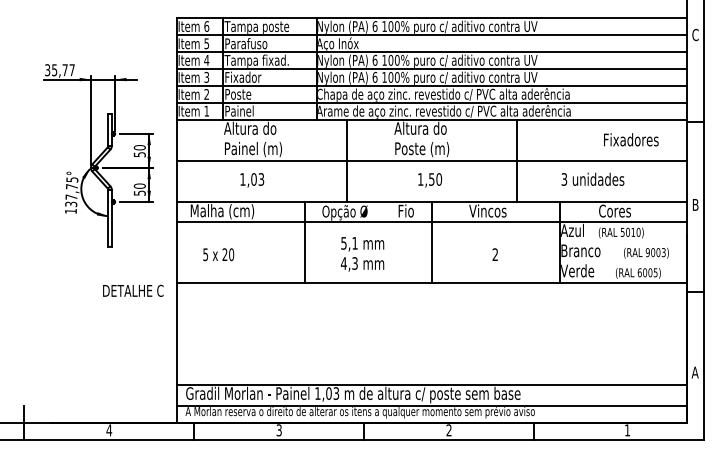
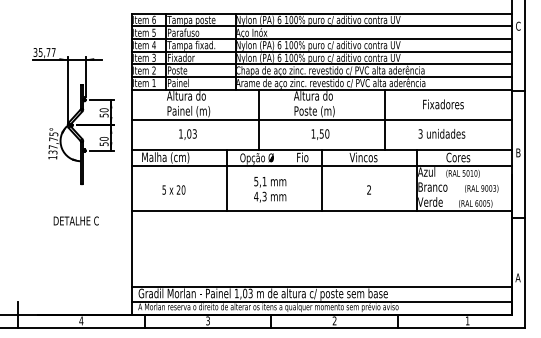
text: (631, 139) -> (443, 104), moved
text: (218, 254) -> (173, 189), moved
text: (132, 290) -> (75, 220), moved

